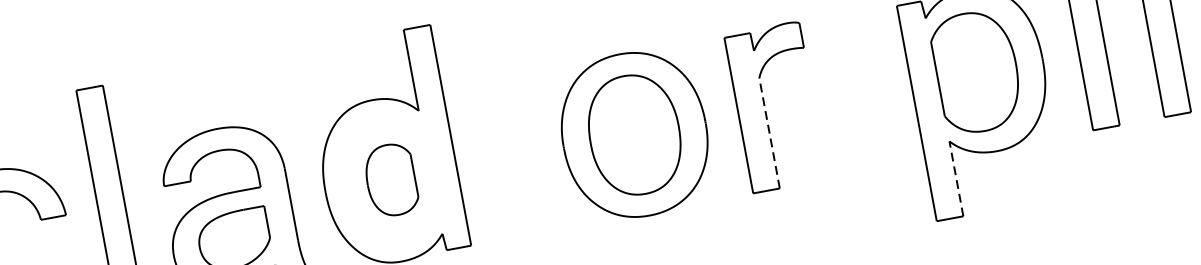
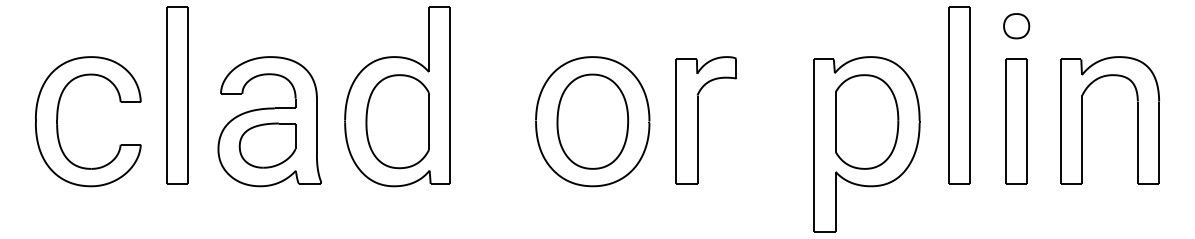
line: (769, 132) -> (697, 139), dashed -> solid
line: (956, 178) -> (835, 201), dashed -> solid
part: (390, 179) -> (397, 121), size x1.67

